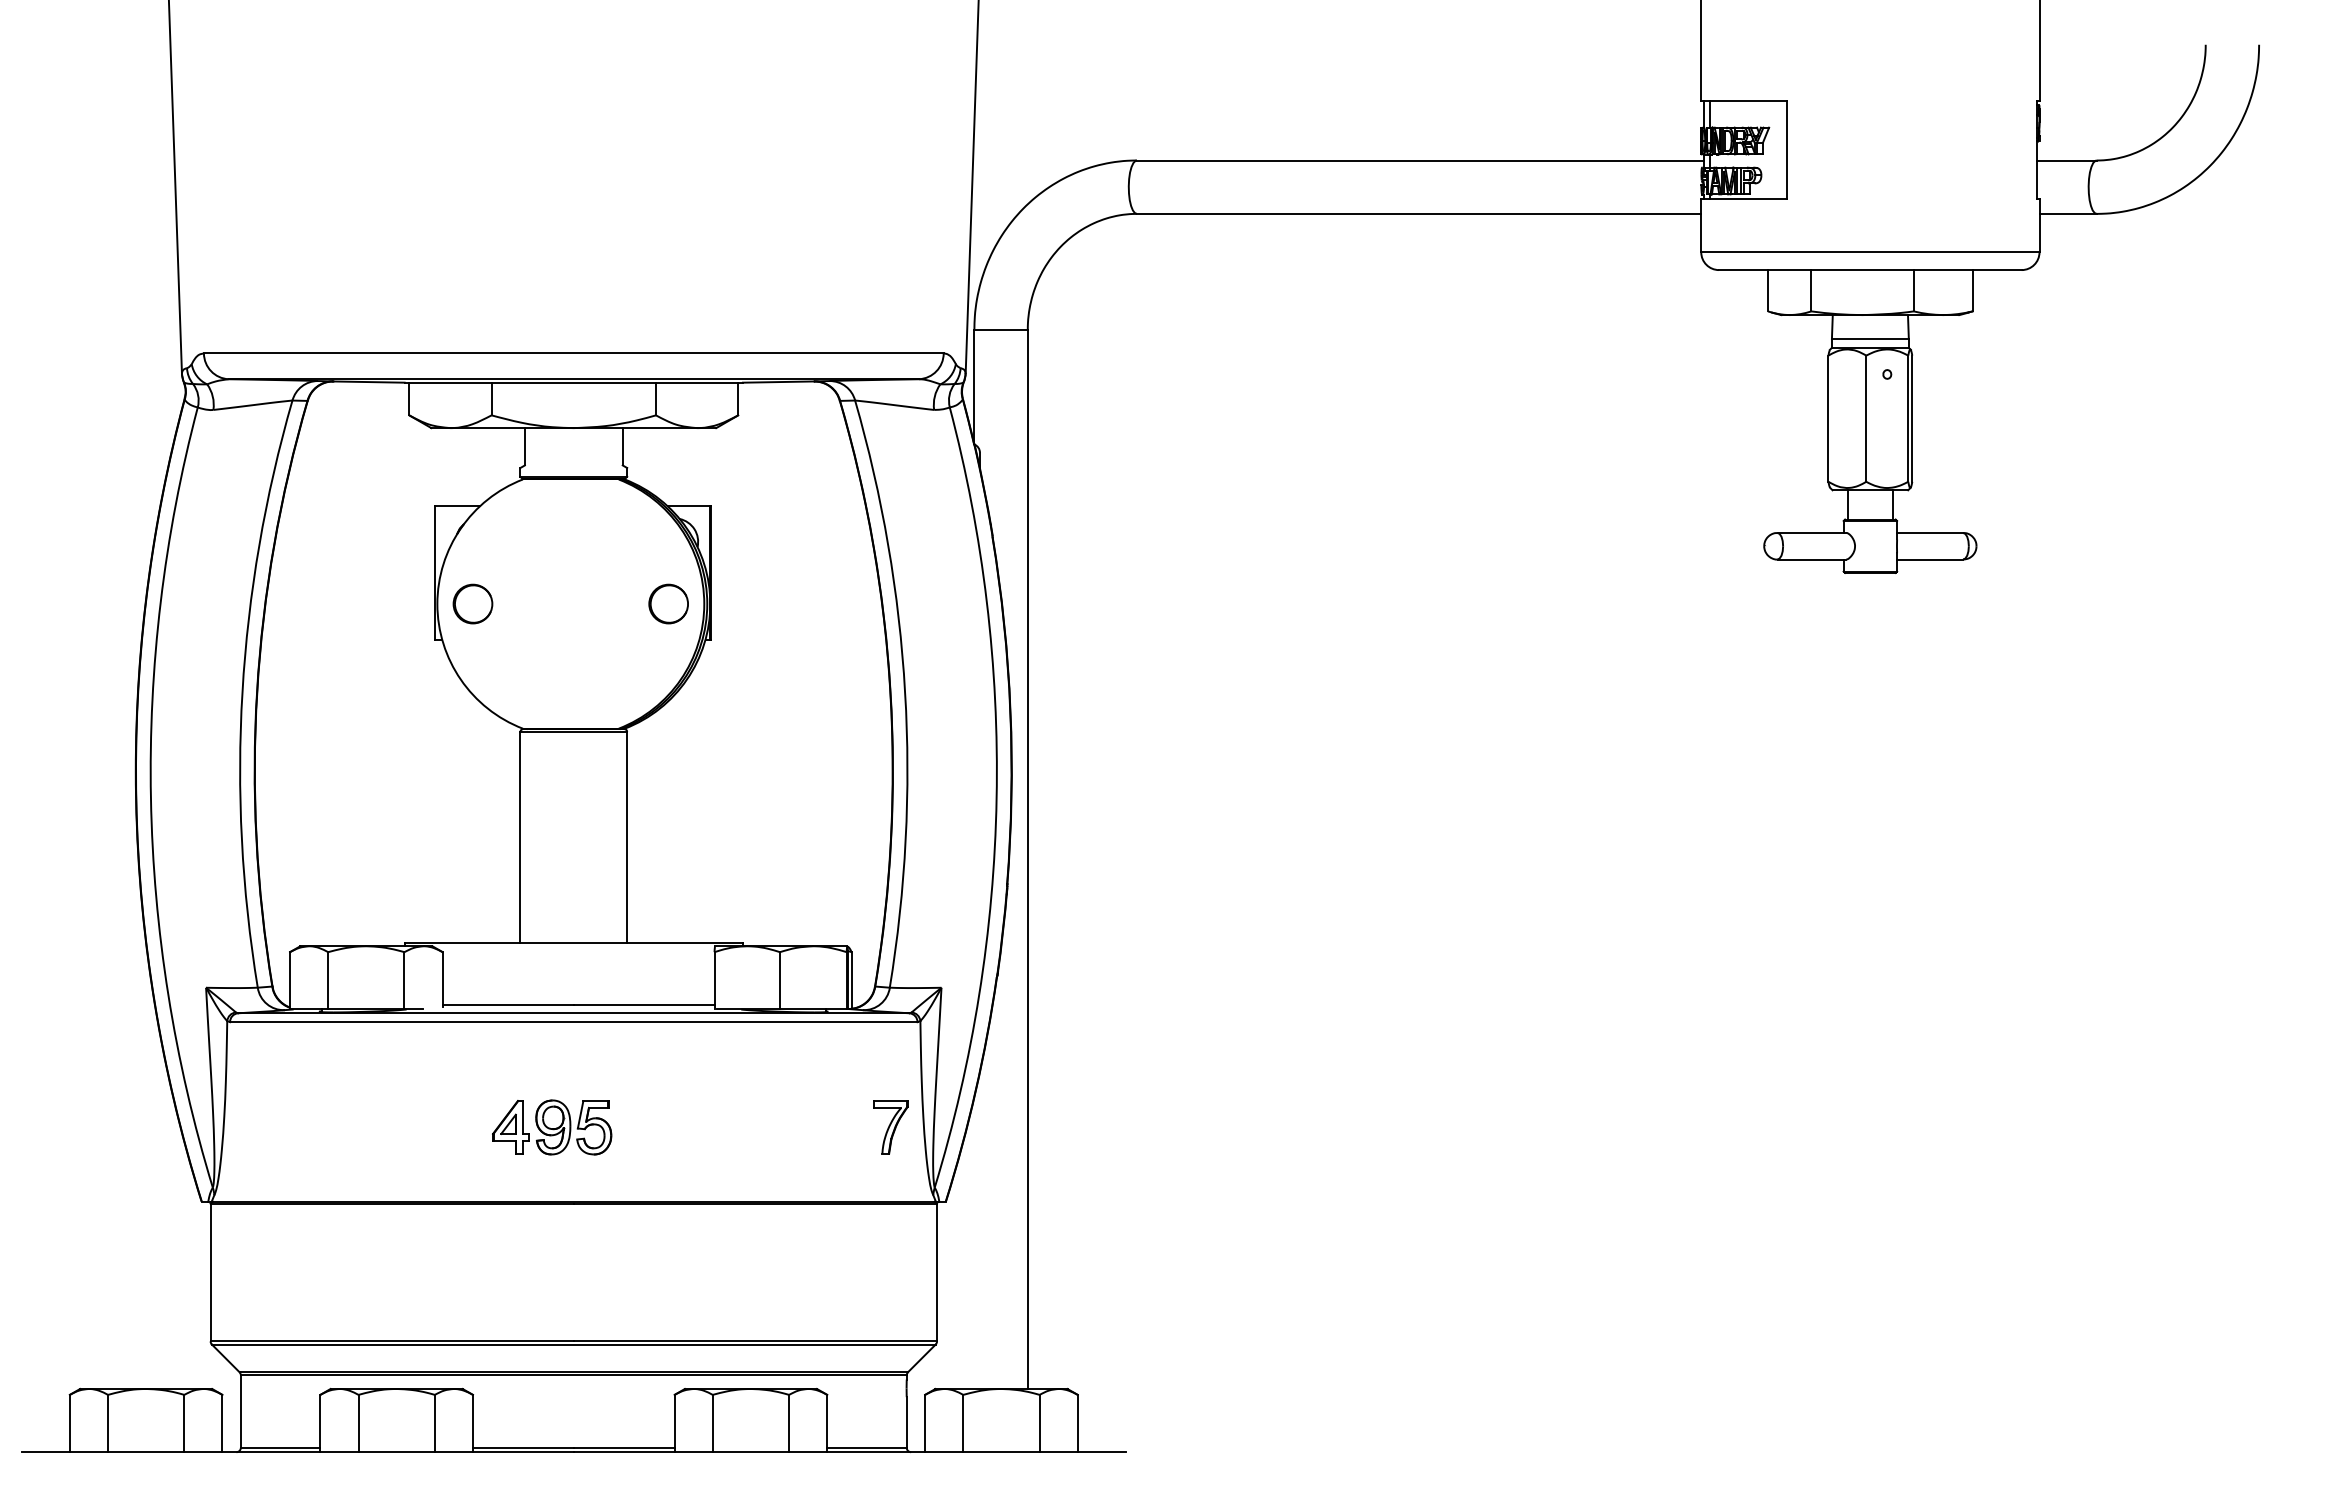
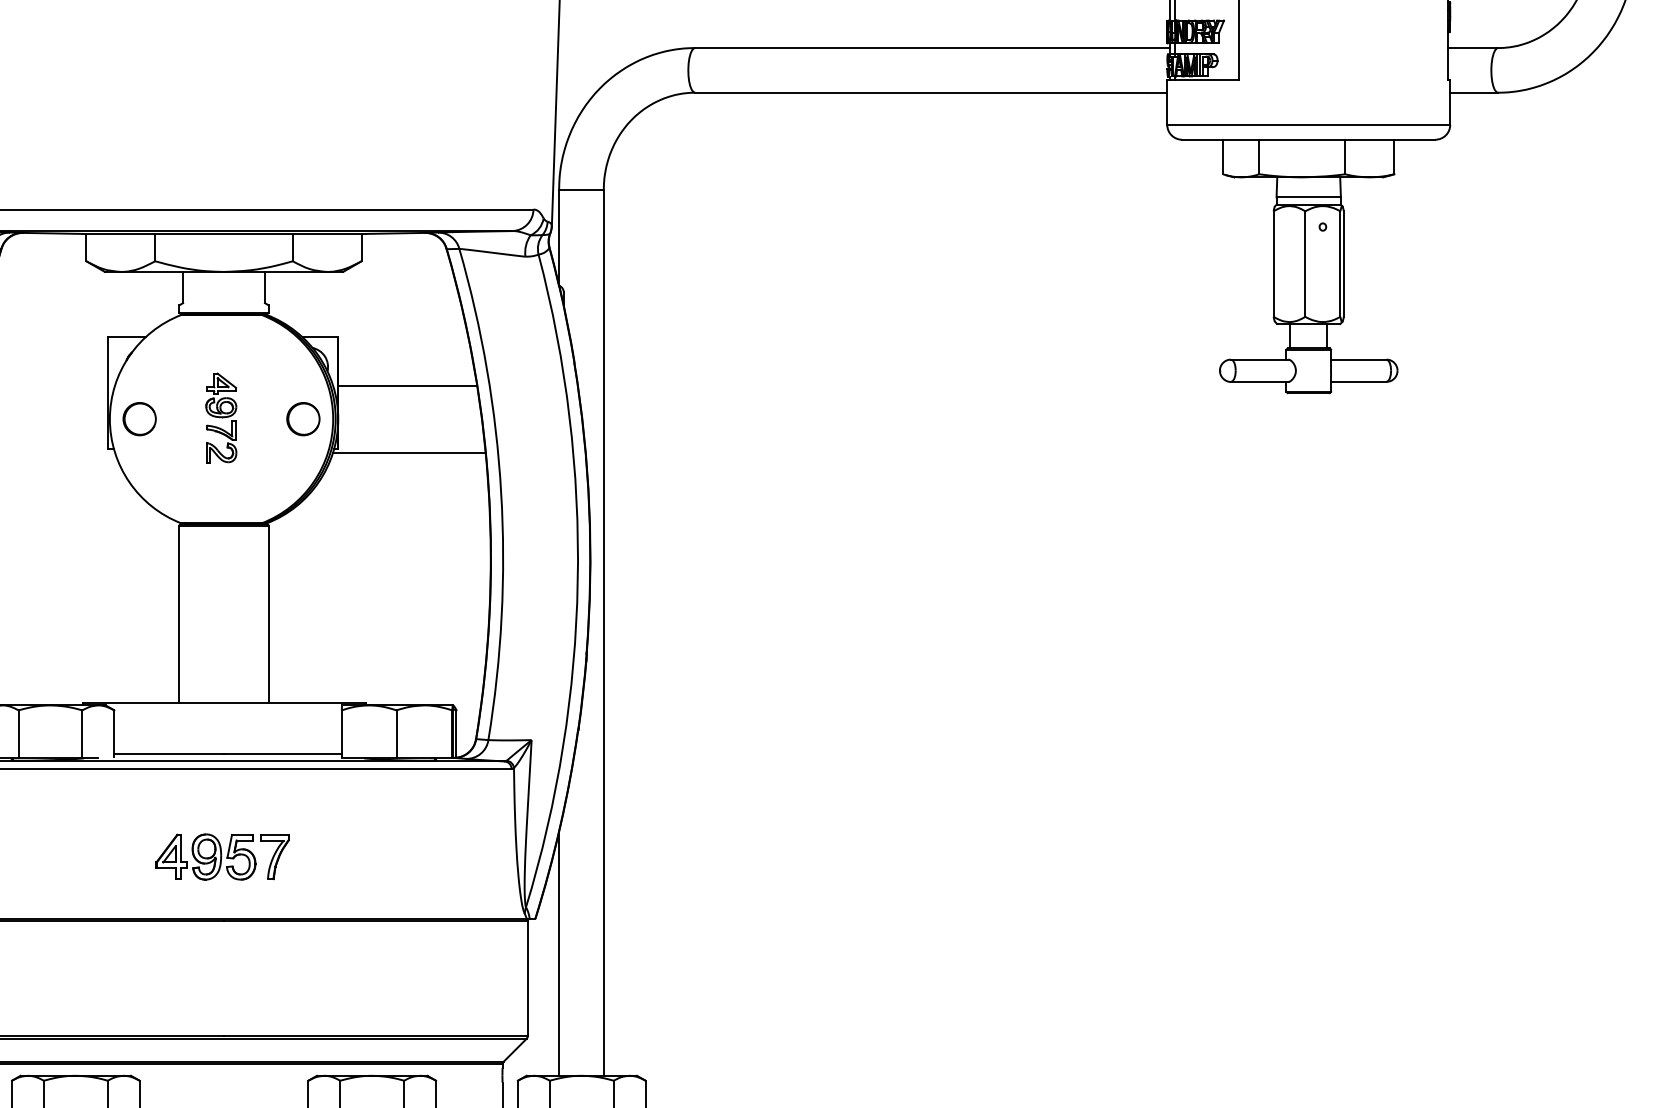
line: (793, 564) -> (407, 386), added
part: (570, 602) -> (221, 417), added
line: (795, 644) -> (409, 452), added
part: (890, 1127) -> (274, 857), moved
line: (974, 1242) -> (559, 953), added

